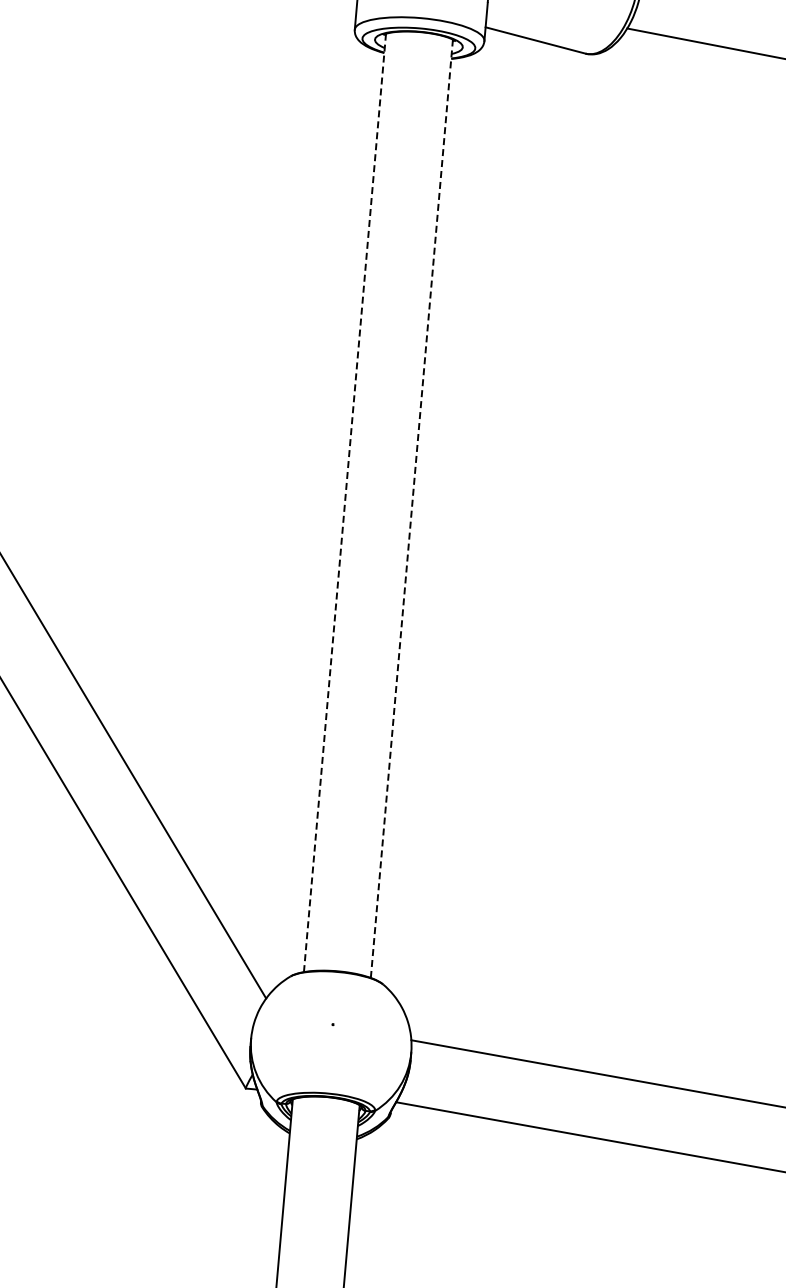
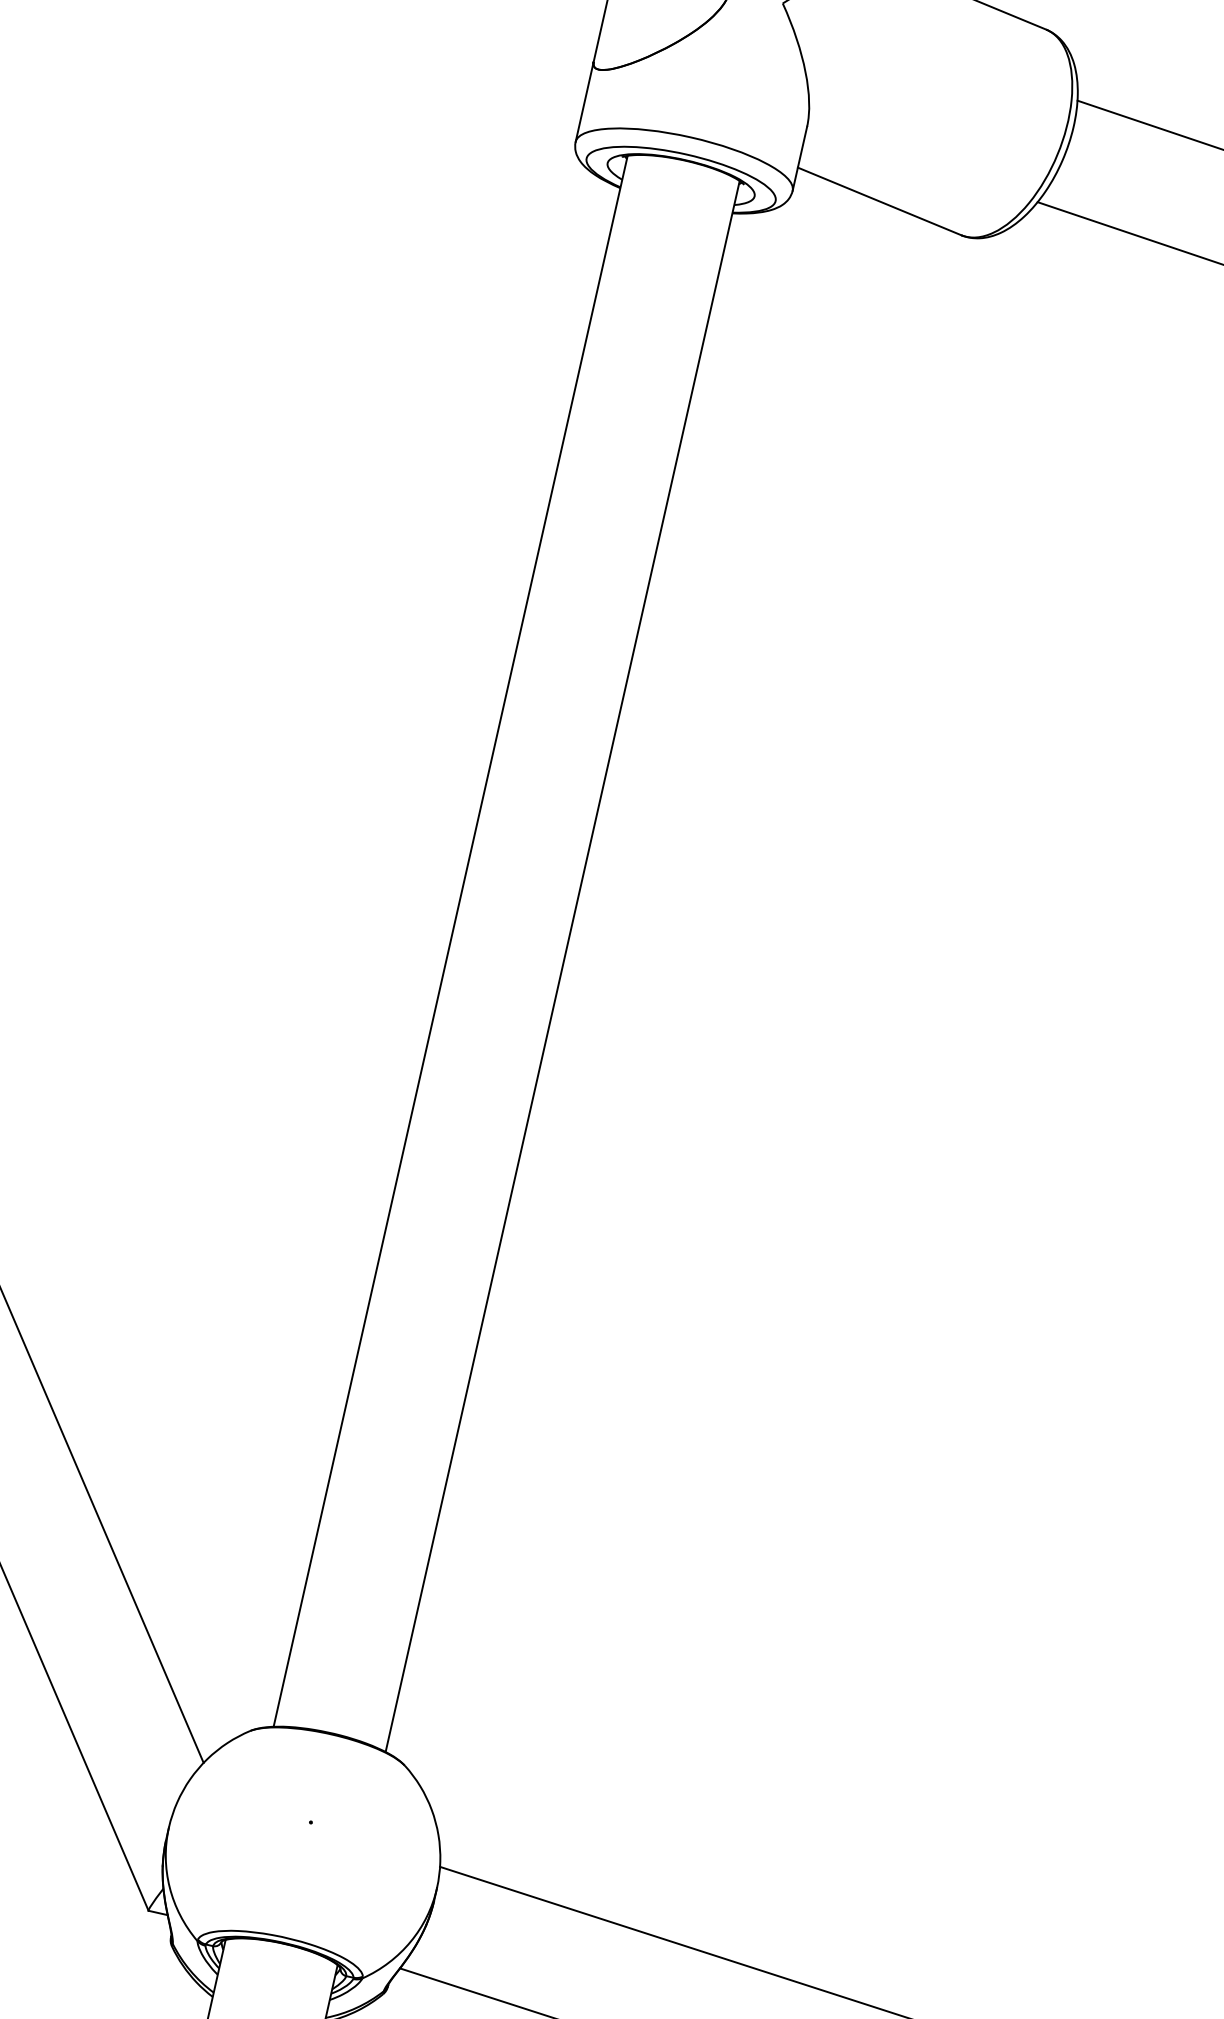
line: (344, 502) -> (449, 940), dashed -> solid
line: (411, 508) -> (562, 965), dashed -> solid

